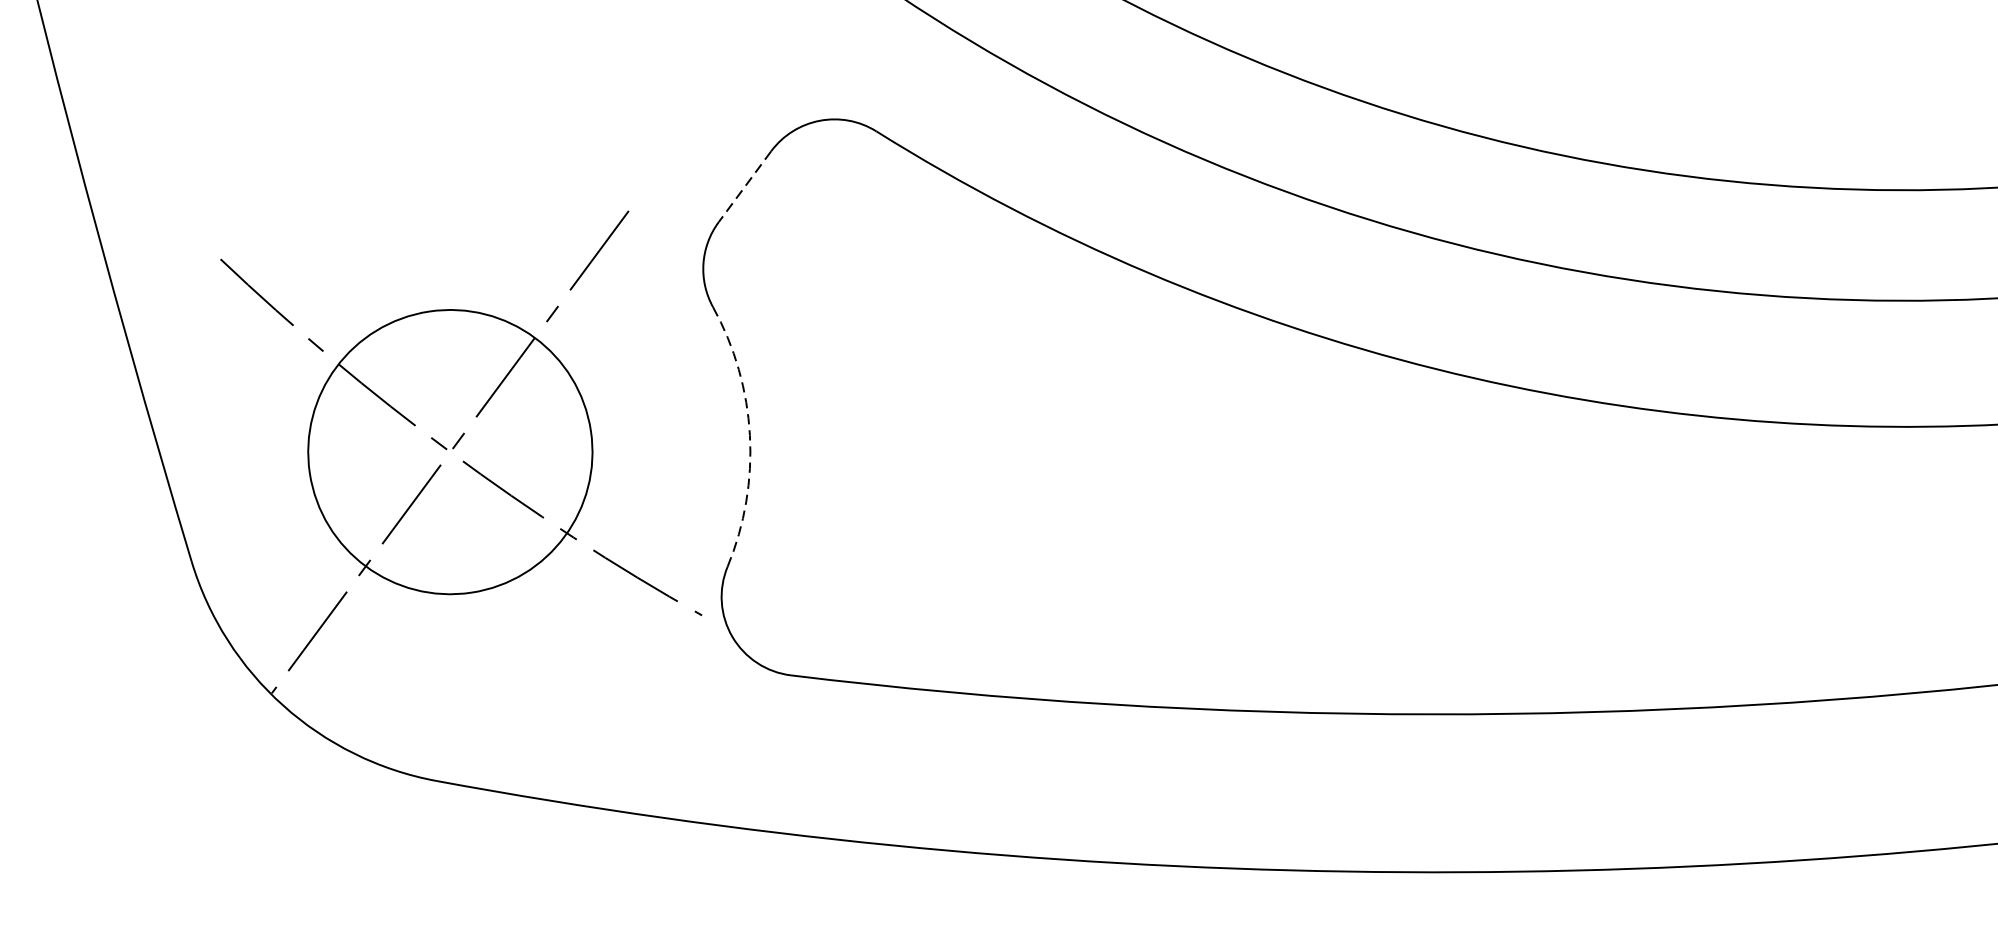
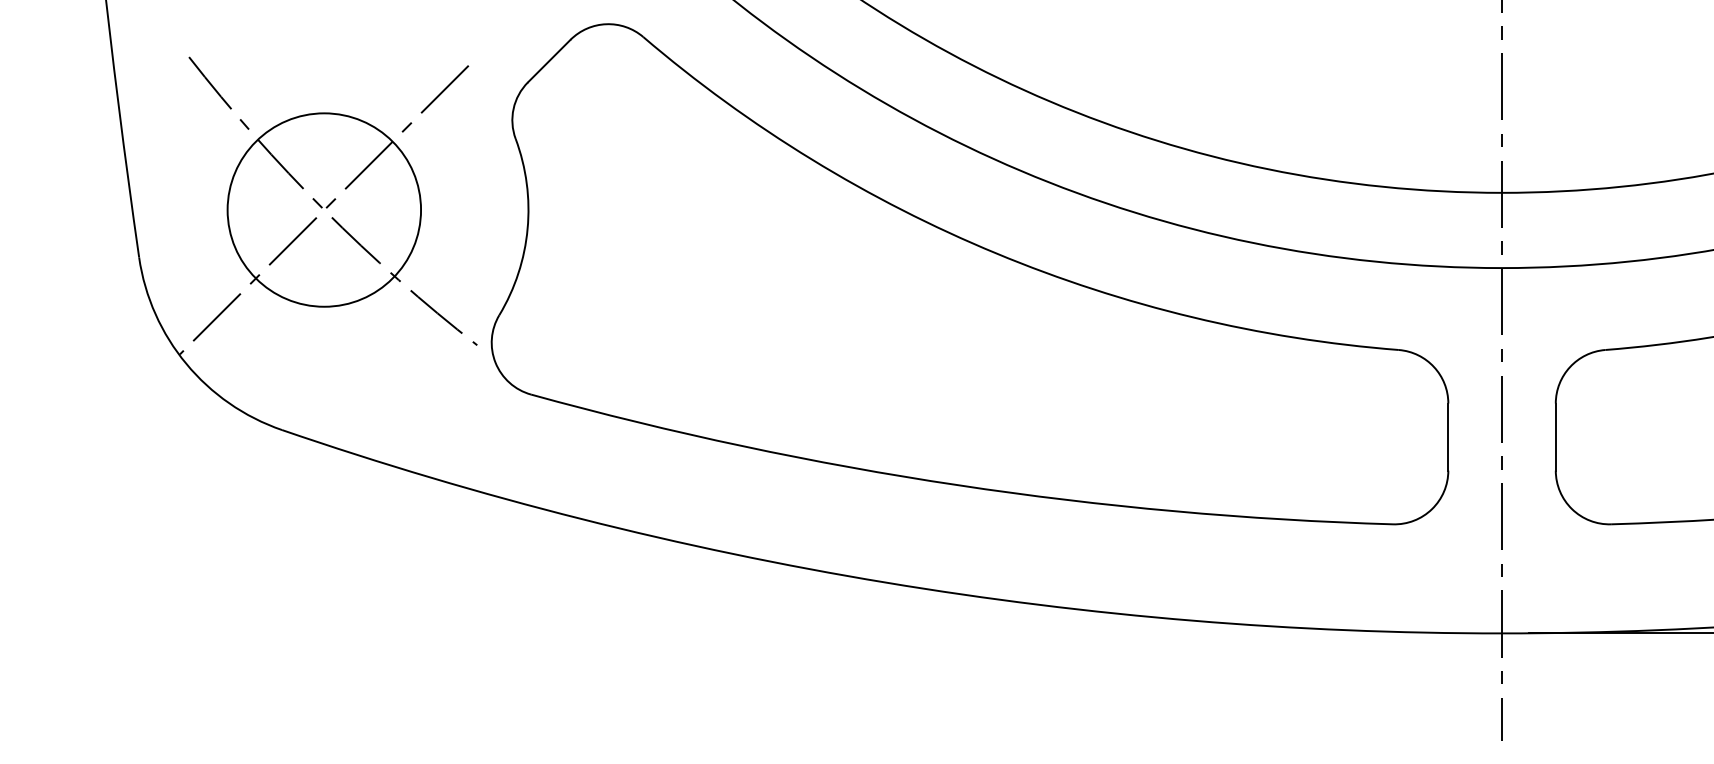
line: (745, 187) -> (549, 61), dashed -> solid
arc: (749, 434) -> (527, 228), dashed -> solid

